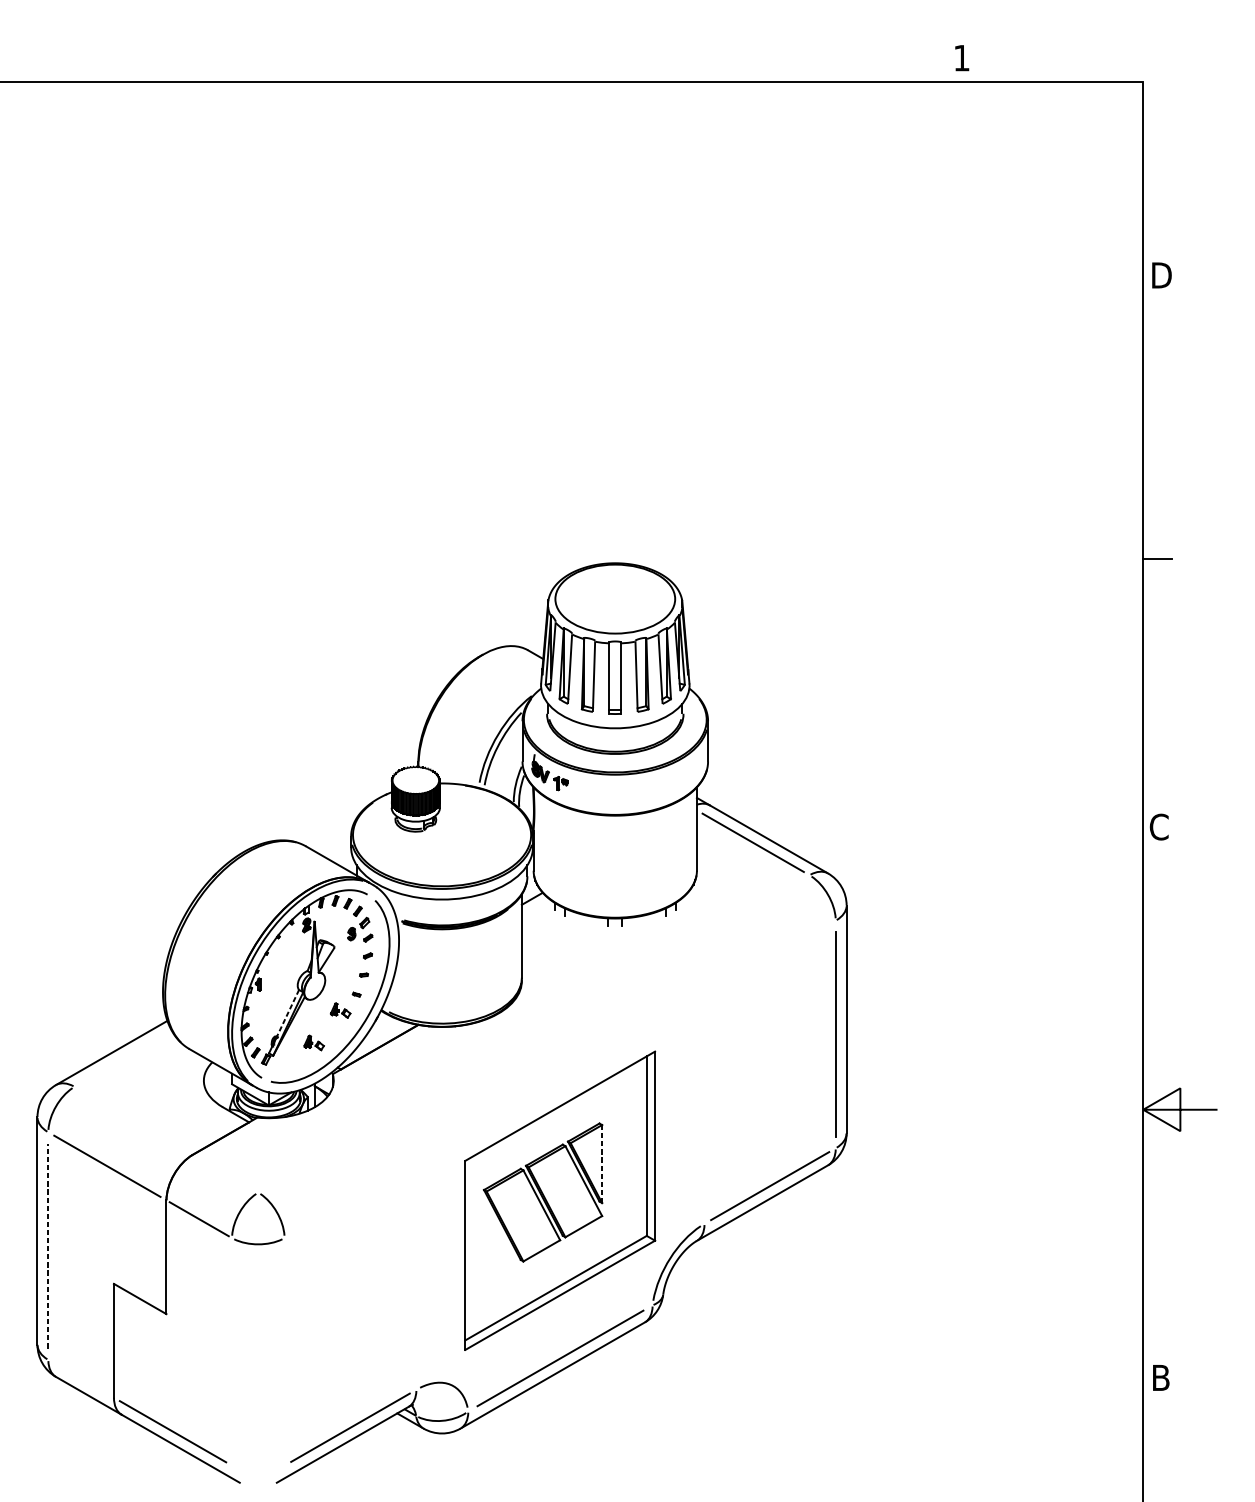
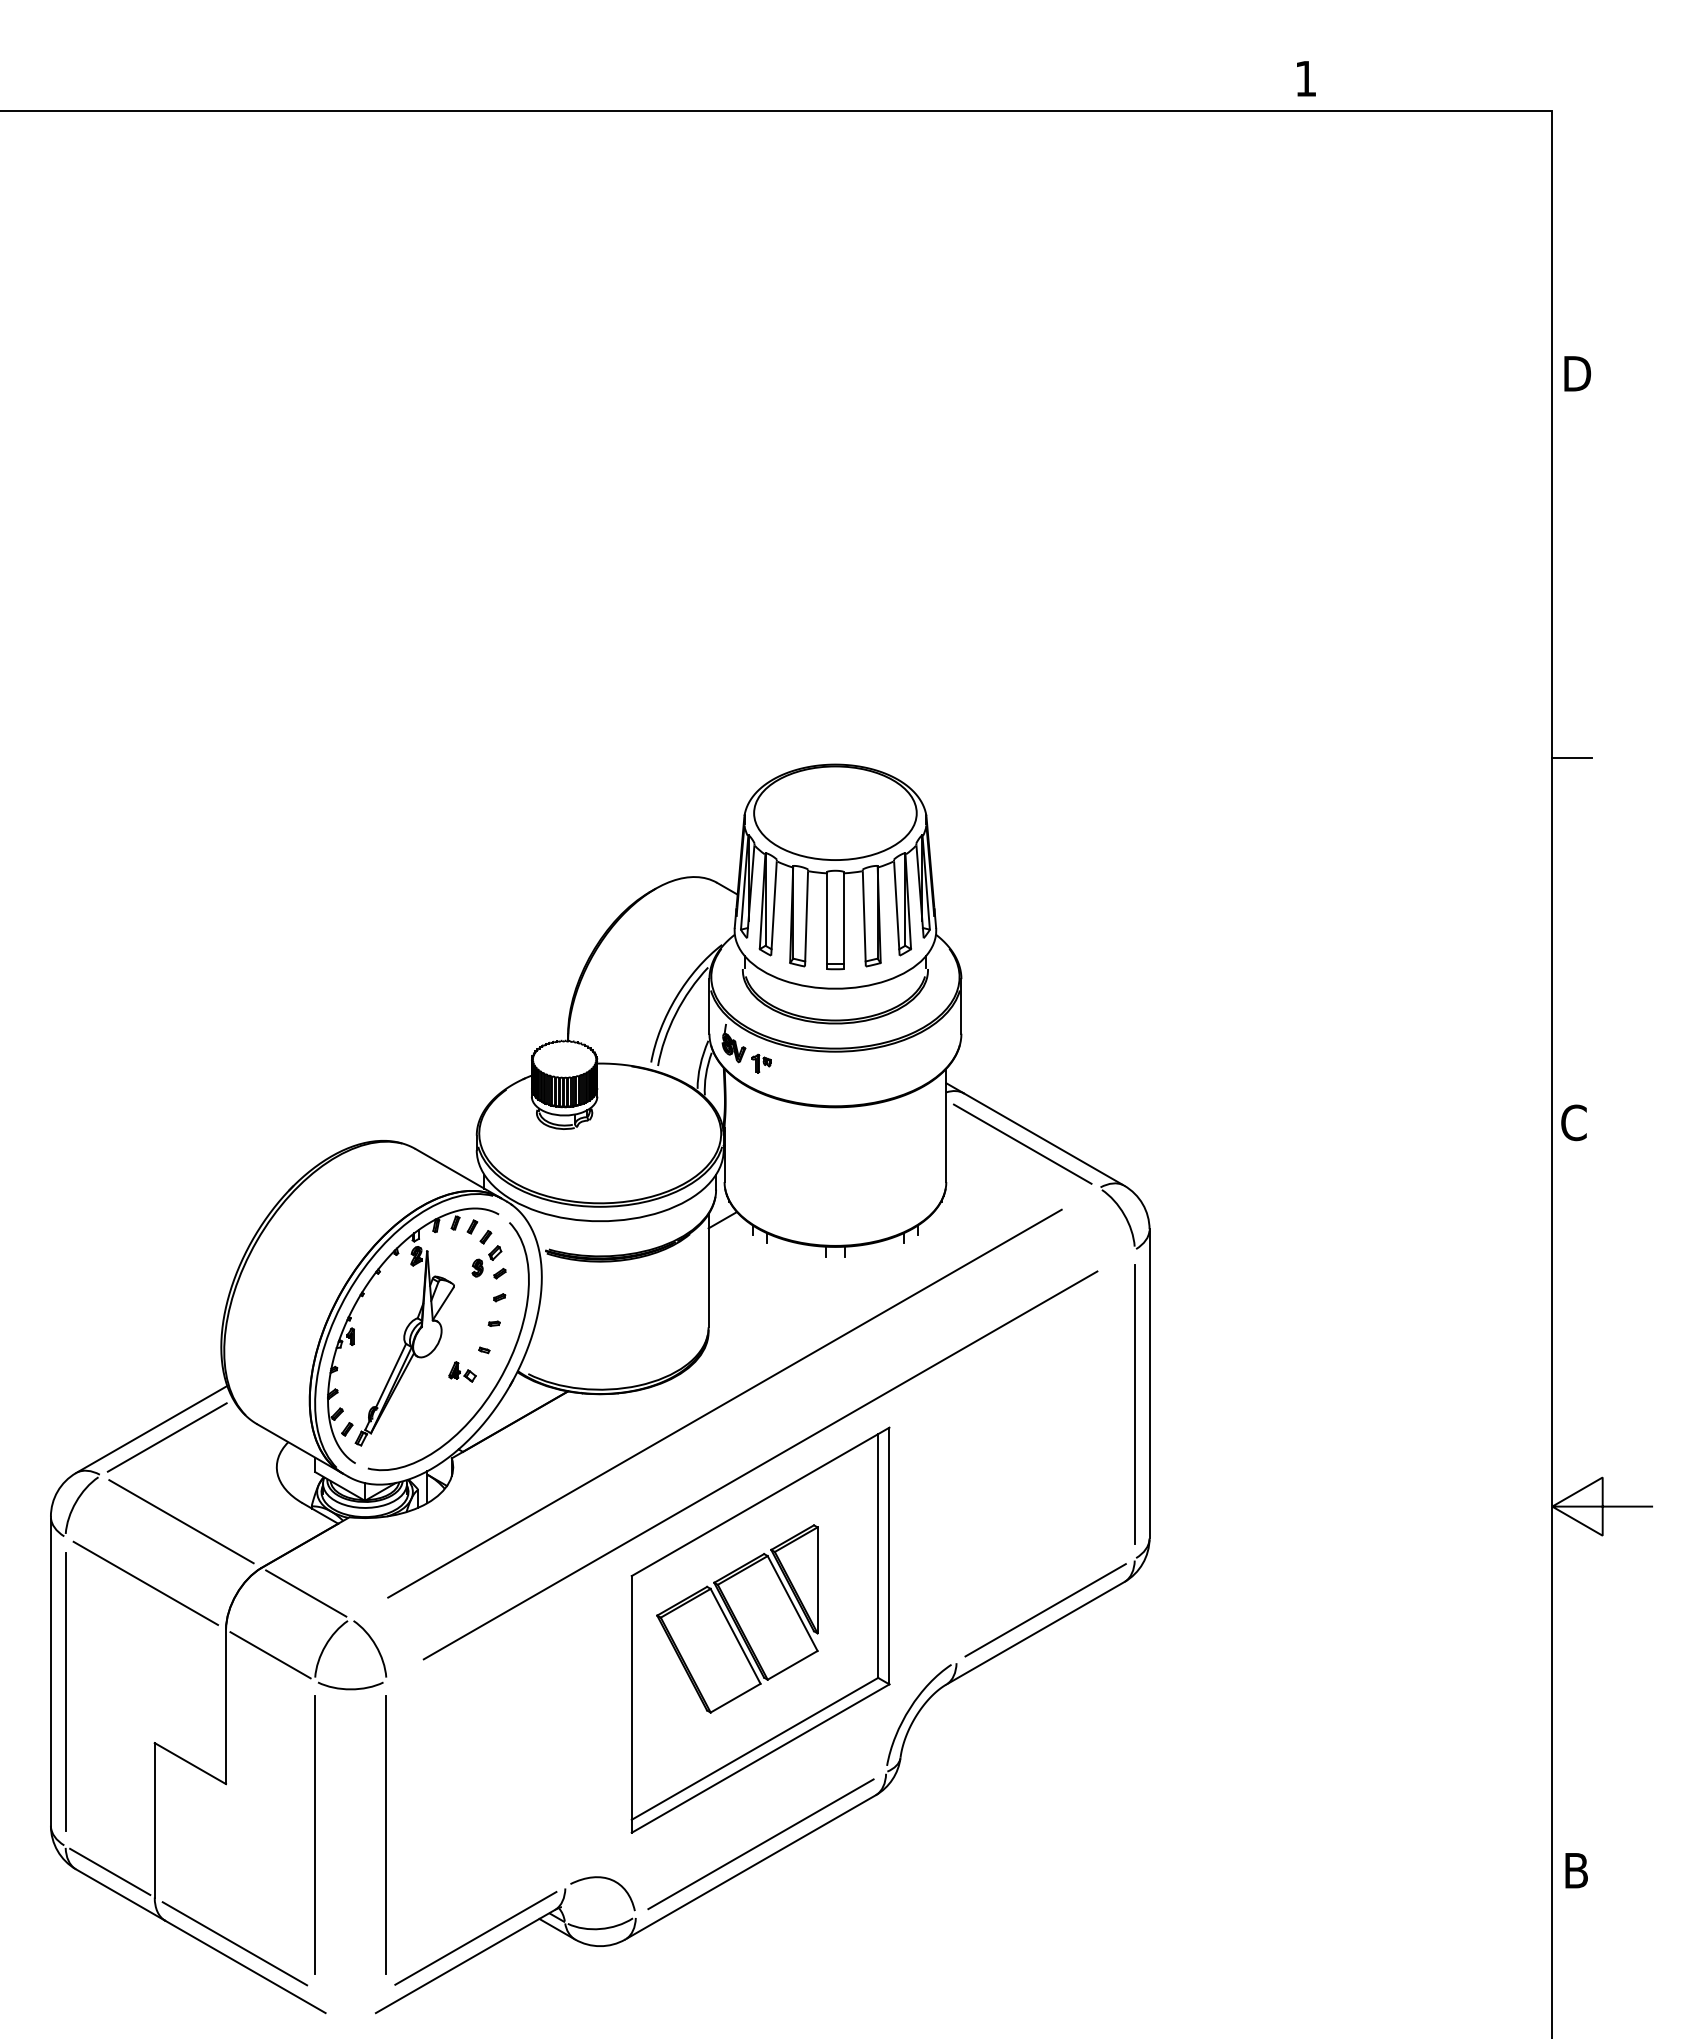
line: (287, 1013) -> (390, 1376), dashed -> solid
line: (533, 1033) -> (724, 1403), added
part: (314, 1042) -> (426, 1415), removed
line: (122, 1058) -> (166, 1437), added
line: (560, 1079) -> (760, 1465), added
line: (133, 1120) -> (181, 1521), added
line: (602, 1164) -> (817, 1580), dashed -> solid
line: (225, 1173) -> (306, 1593), added
line: (48, 1245) -> (65, 1691), dashed -> solid
line: (232, 1351) -> (315, 1835), added
line: (284, 1351) -> (386, 1835), added
line: (81, 1378) -> (110, 1871), added

